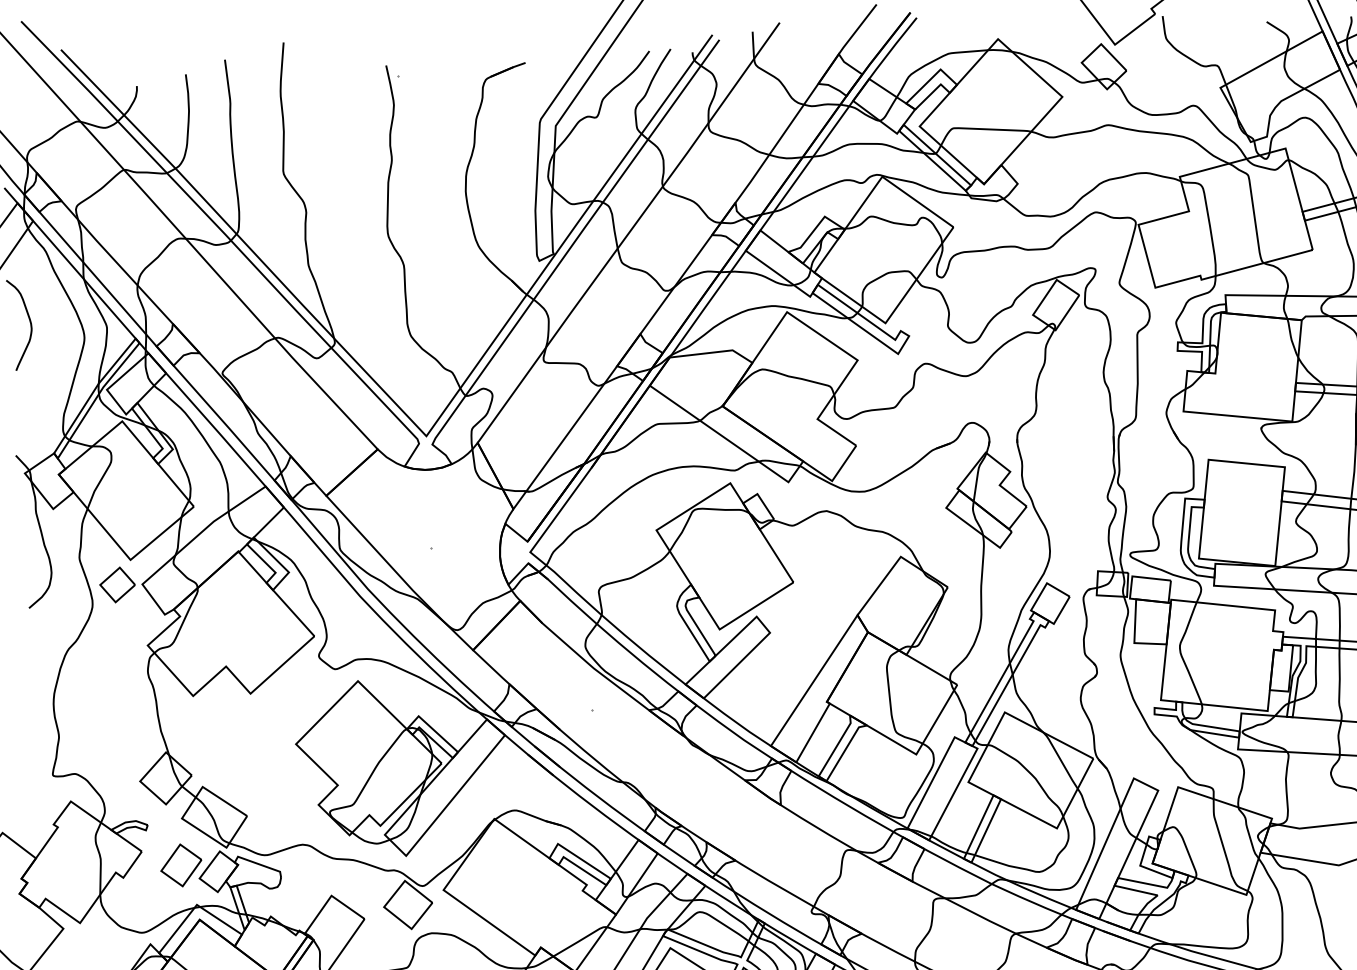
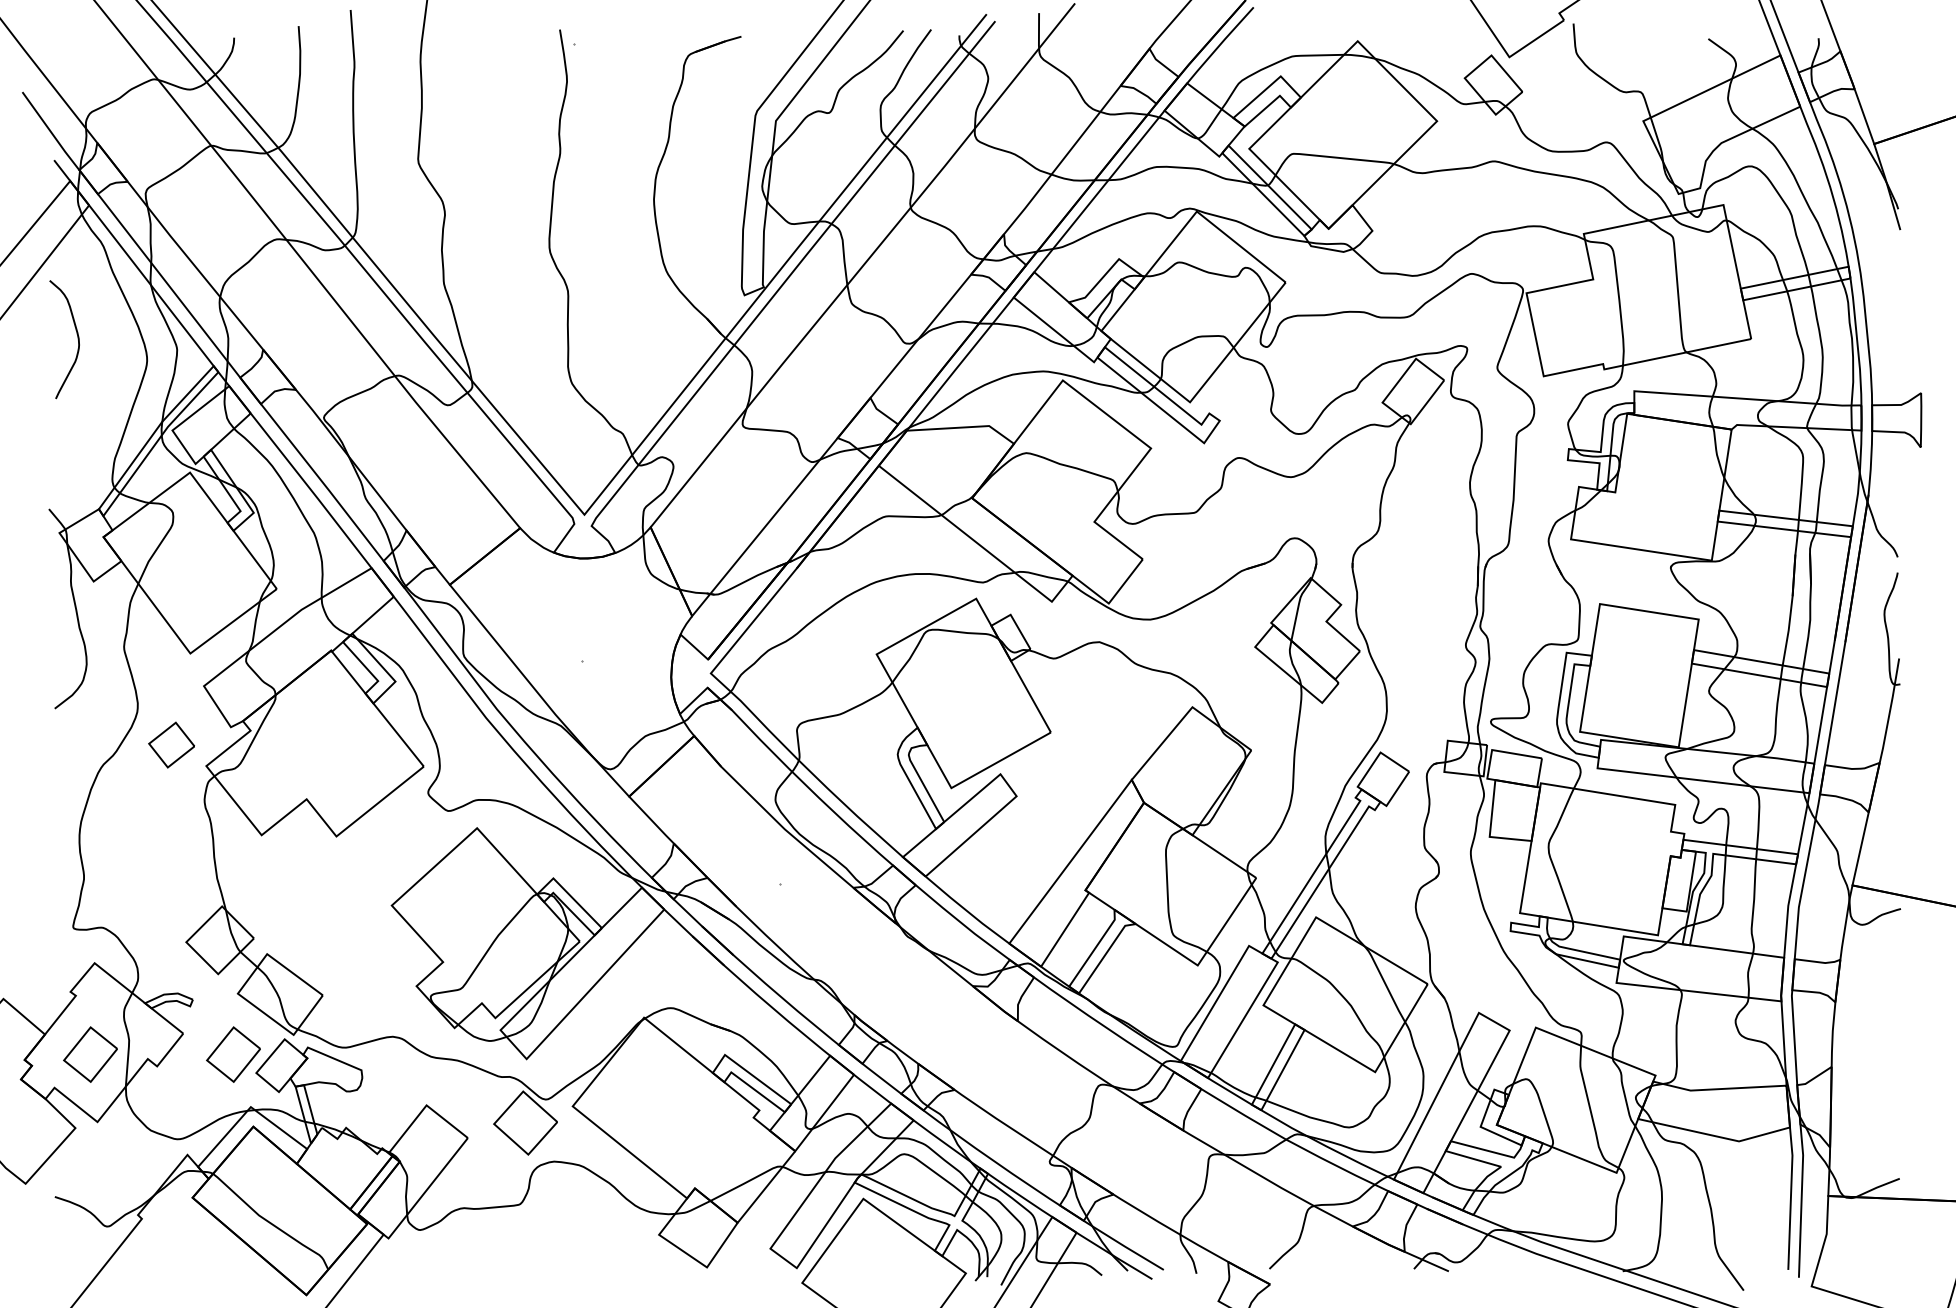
part: (117, 584) -> (171, 744), moved
part: (71, 871) -> (90, 1054), added

